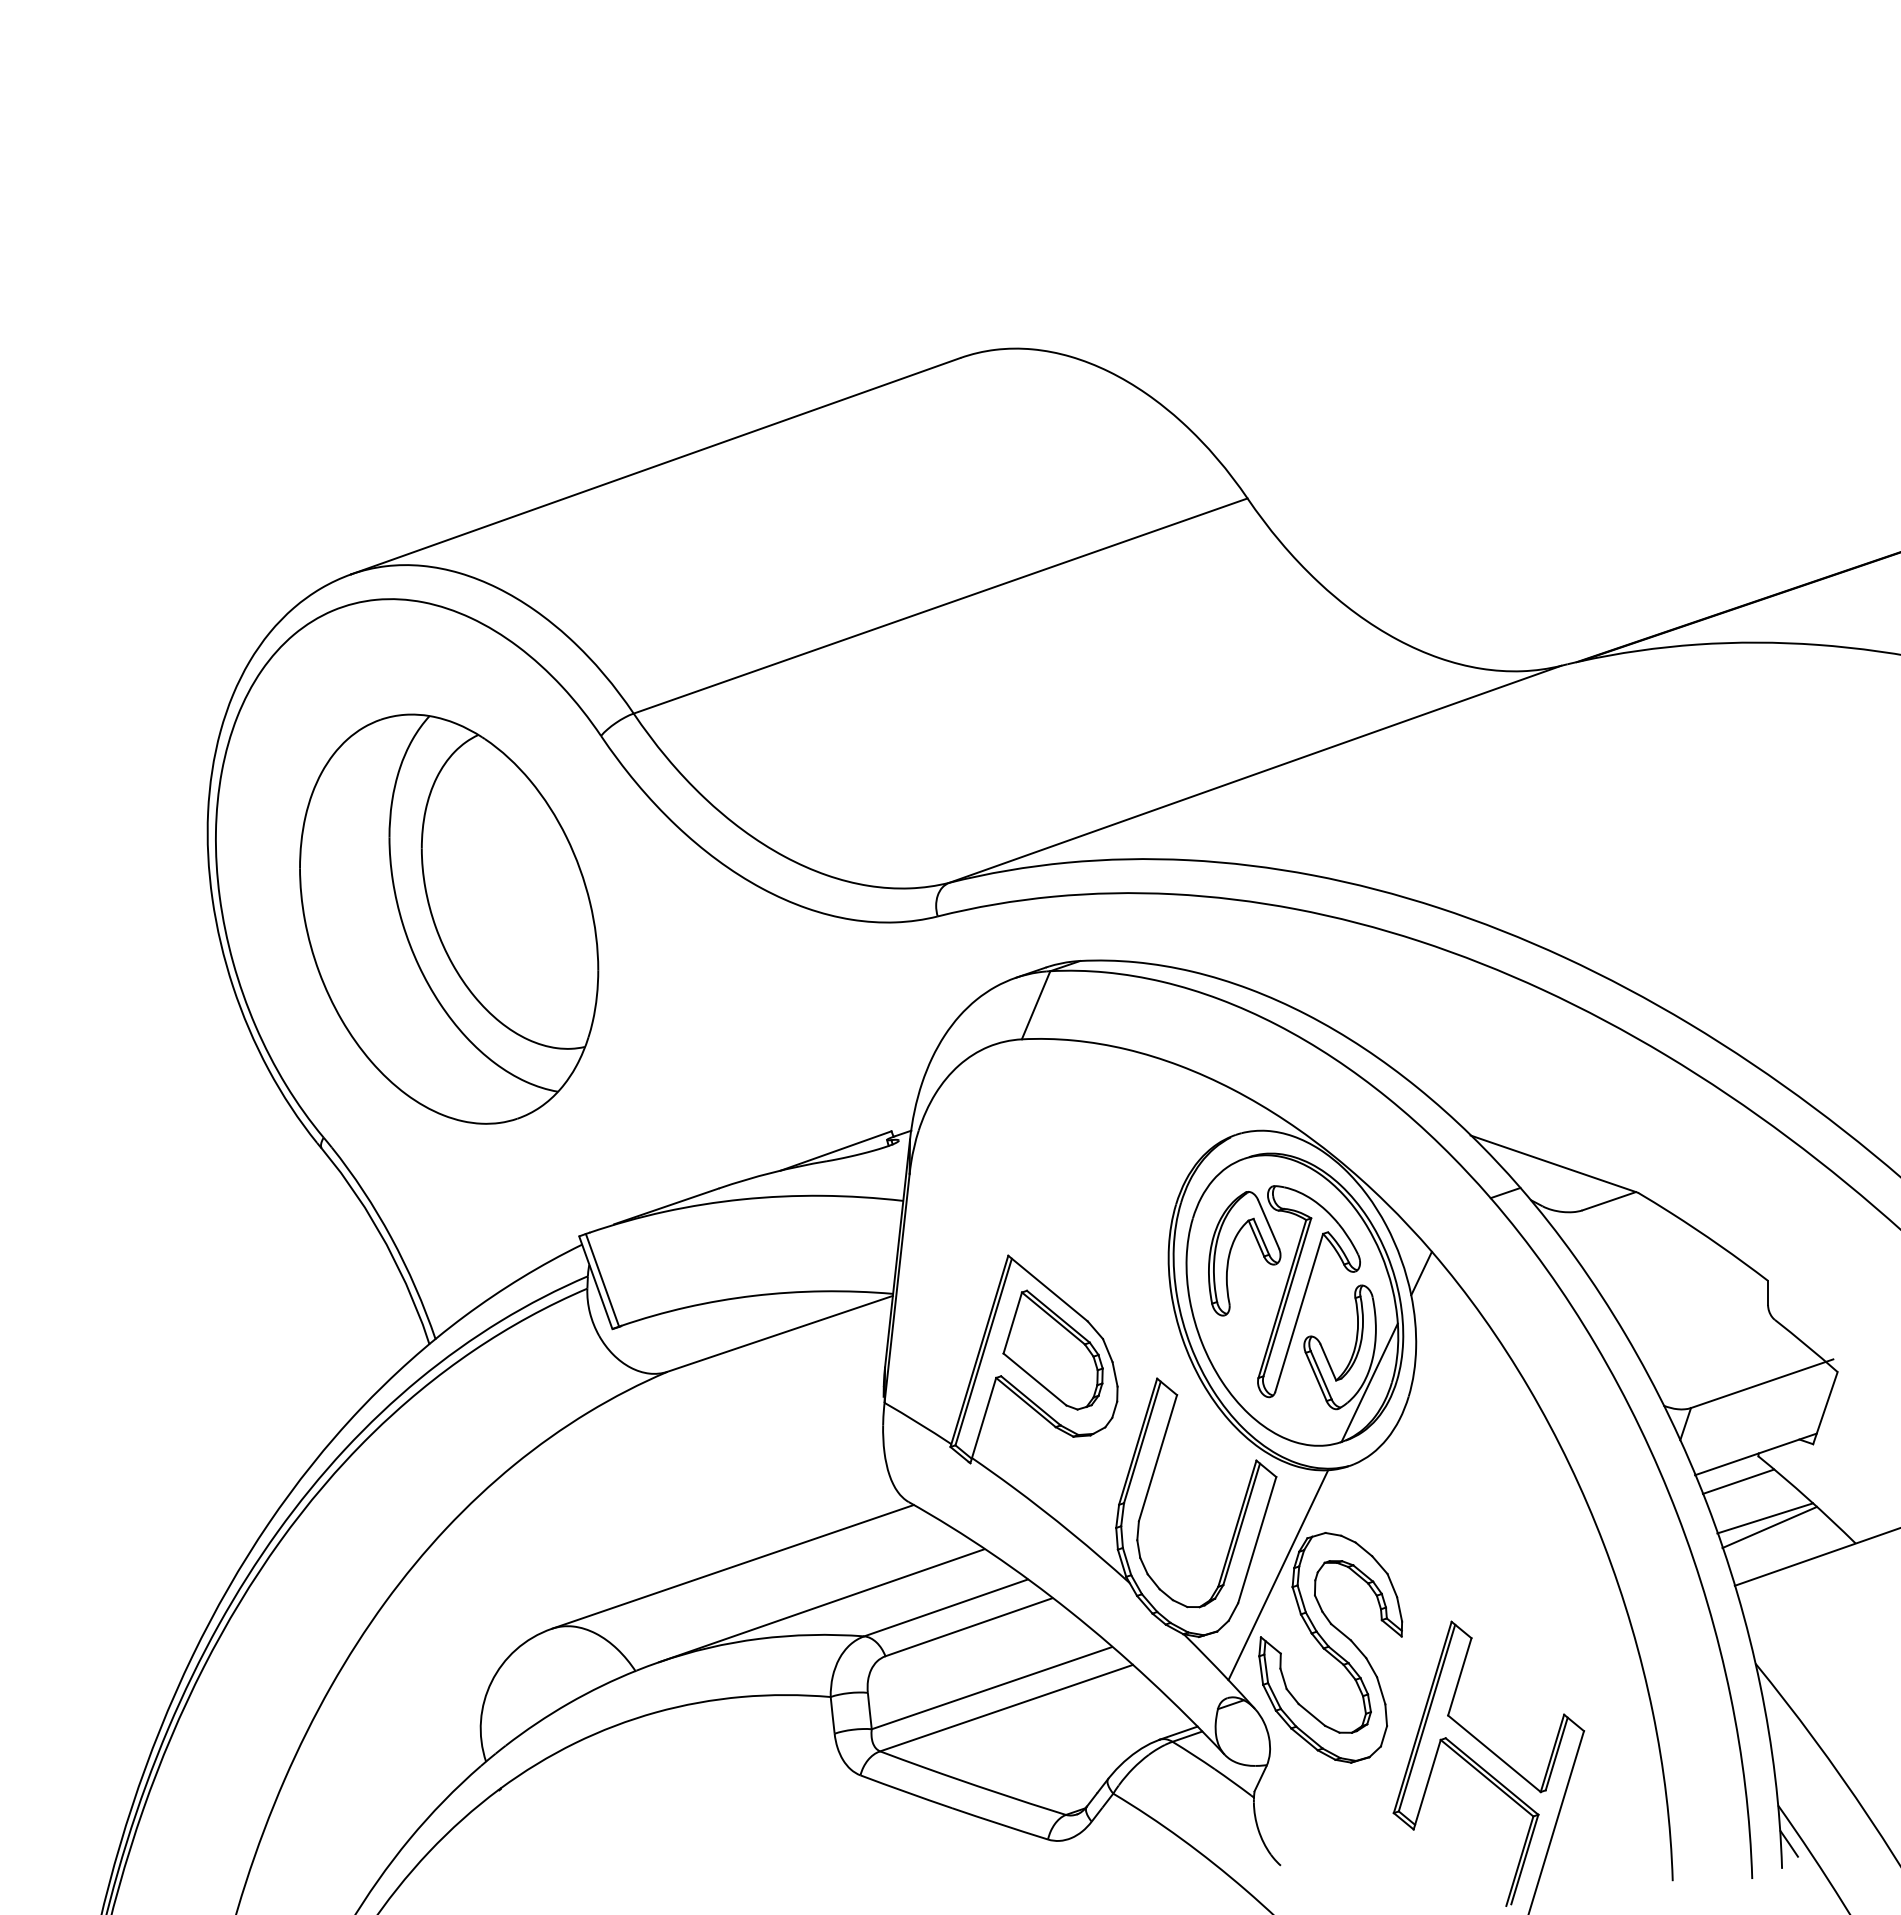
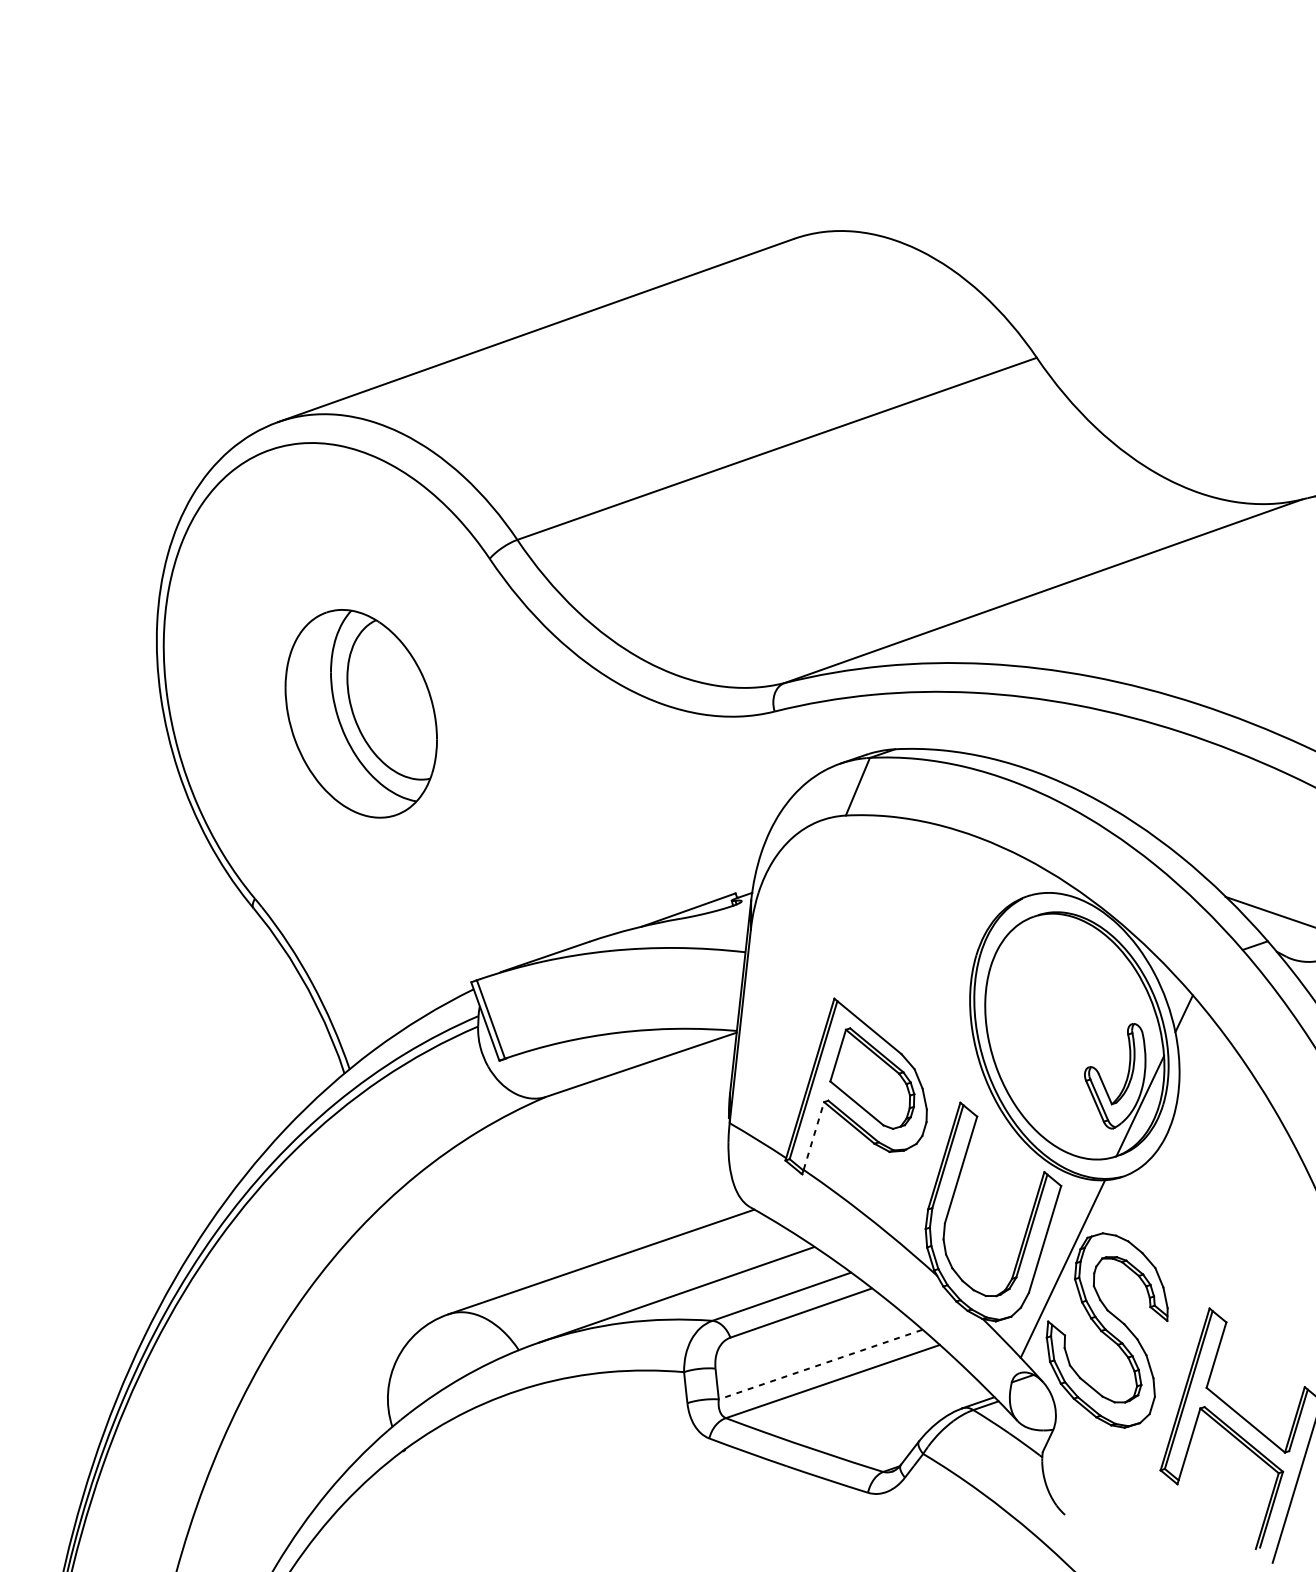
part: (449, 918) -> (361, 713), size x0.6
part: (1284, 1291) -> (1068, 1028), removed
line: (984, 1417) -> (814, 1135), solid -> dashed
line: (991, 1688) -> (820, 1364), solid -> dashed

